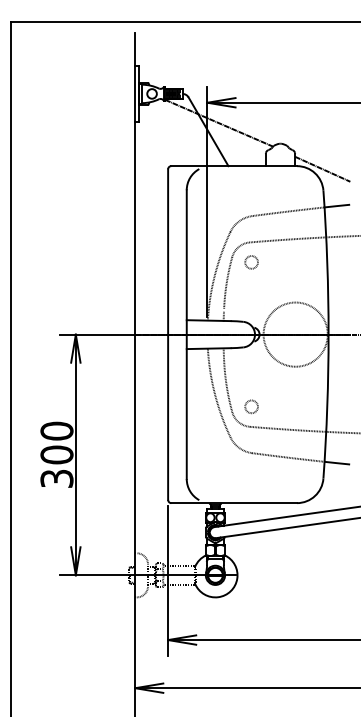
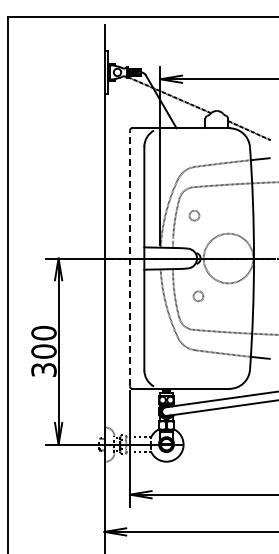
circle: (251, 262) -> (194, 215), moved
line: (167, 334) -> (129, 258), solid -> dashed
circle: (251, 407) -> (198, 296), moved

